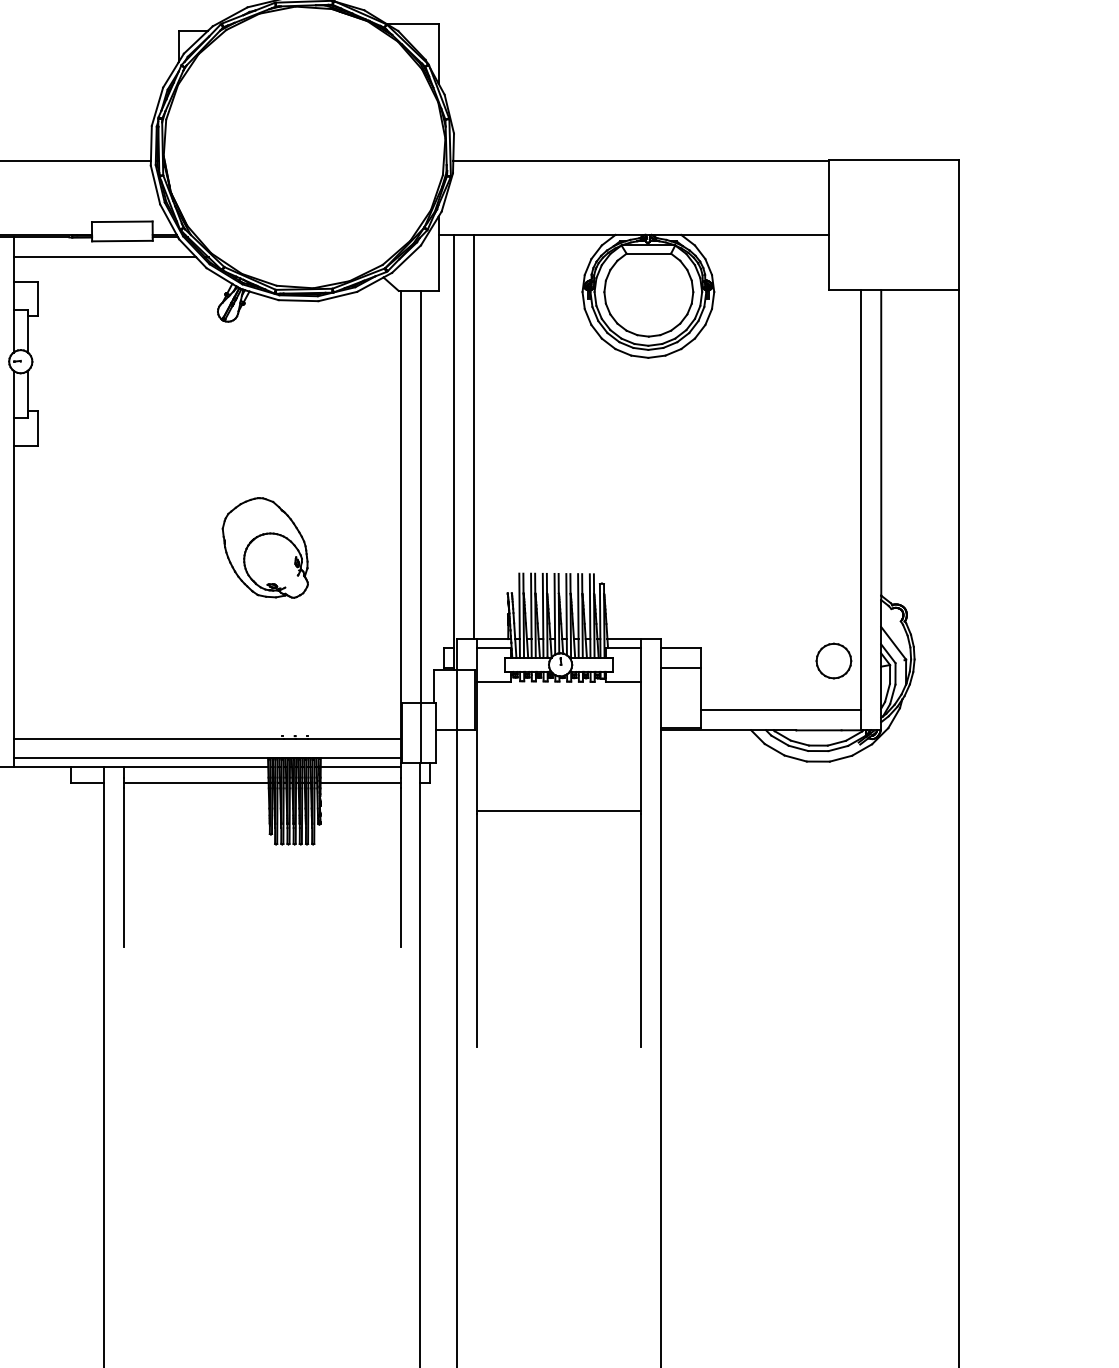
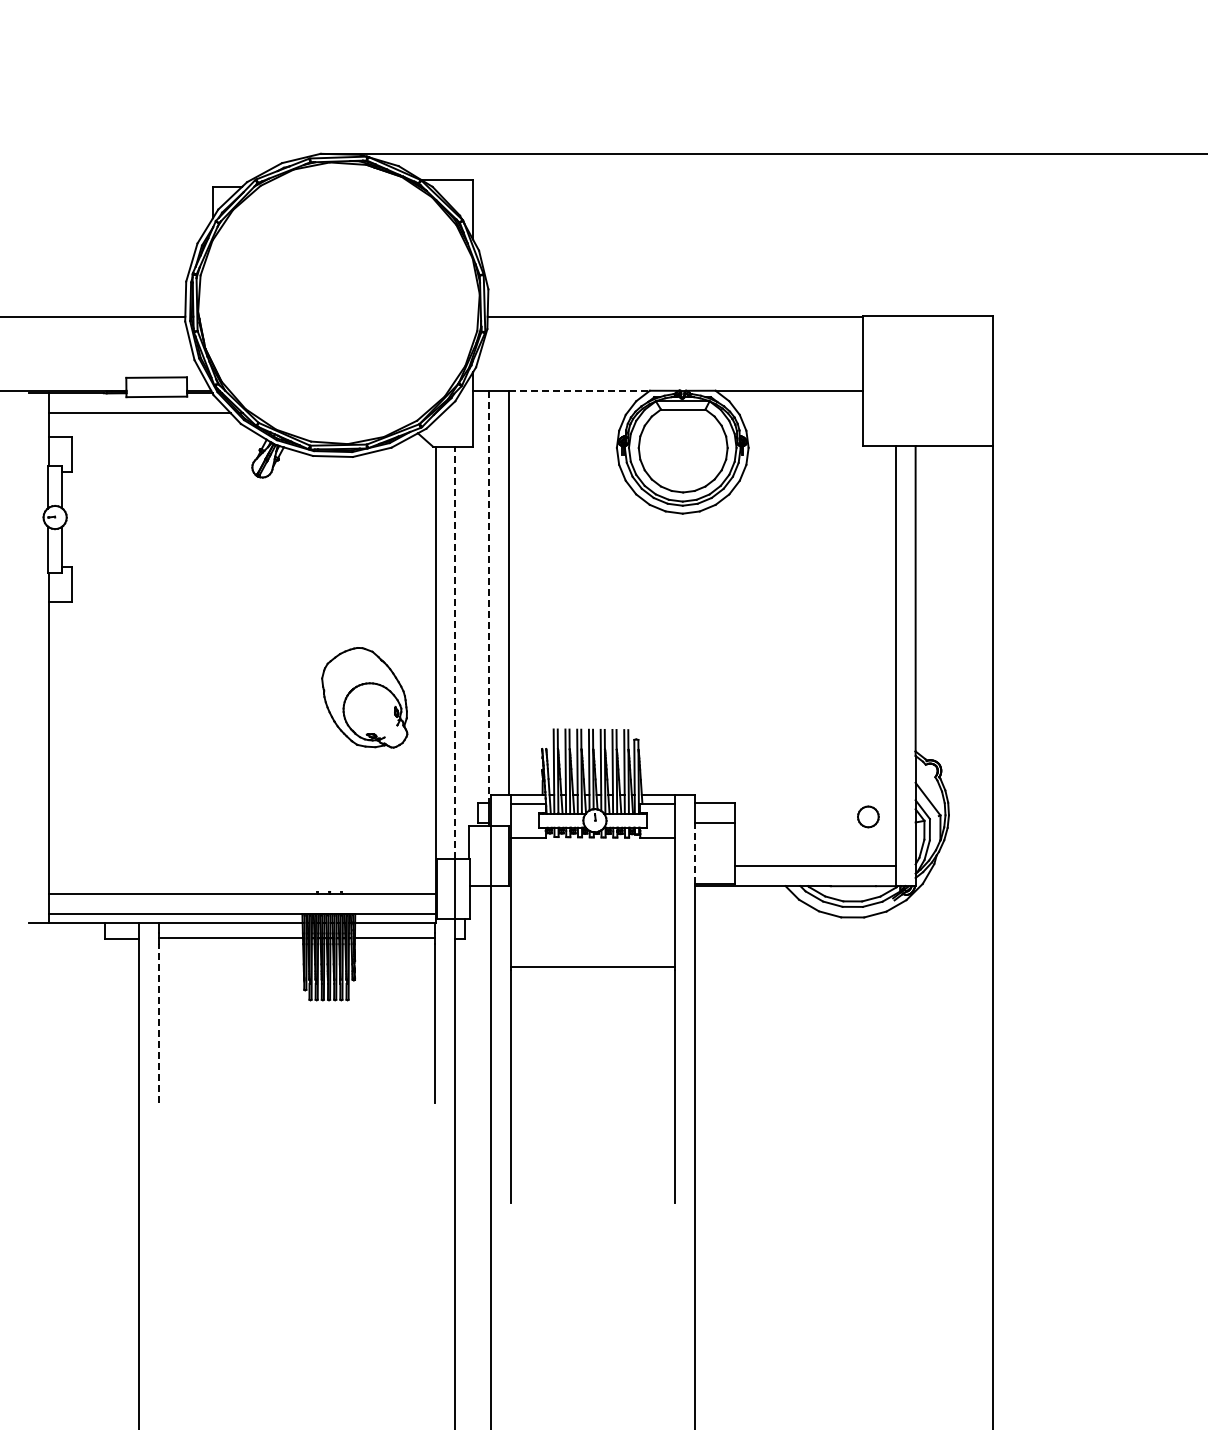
line: (545, 234) -> (579, 390), solid -> dashed
line: (454, 441) -> (488, 597), solid -> dashed
line: (421, 496) -> (455, 652), solid -> dashed
part: (265, 547) -> (364, 697), moved
part: (834, 660) -> (868, 816), size x0.6
line: (660, 697) -> (694, 853), solid -> dashed
line: (124, 867) -> (158, 1023), solid -> dashed

